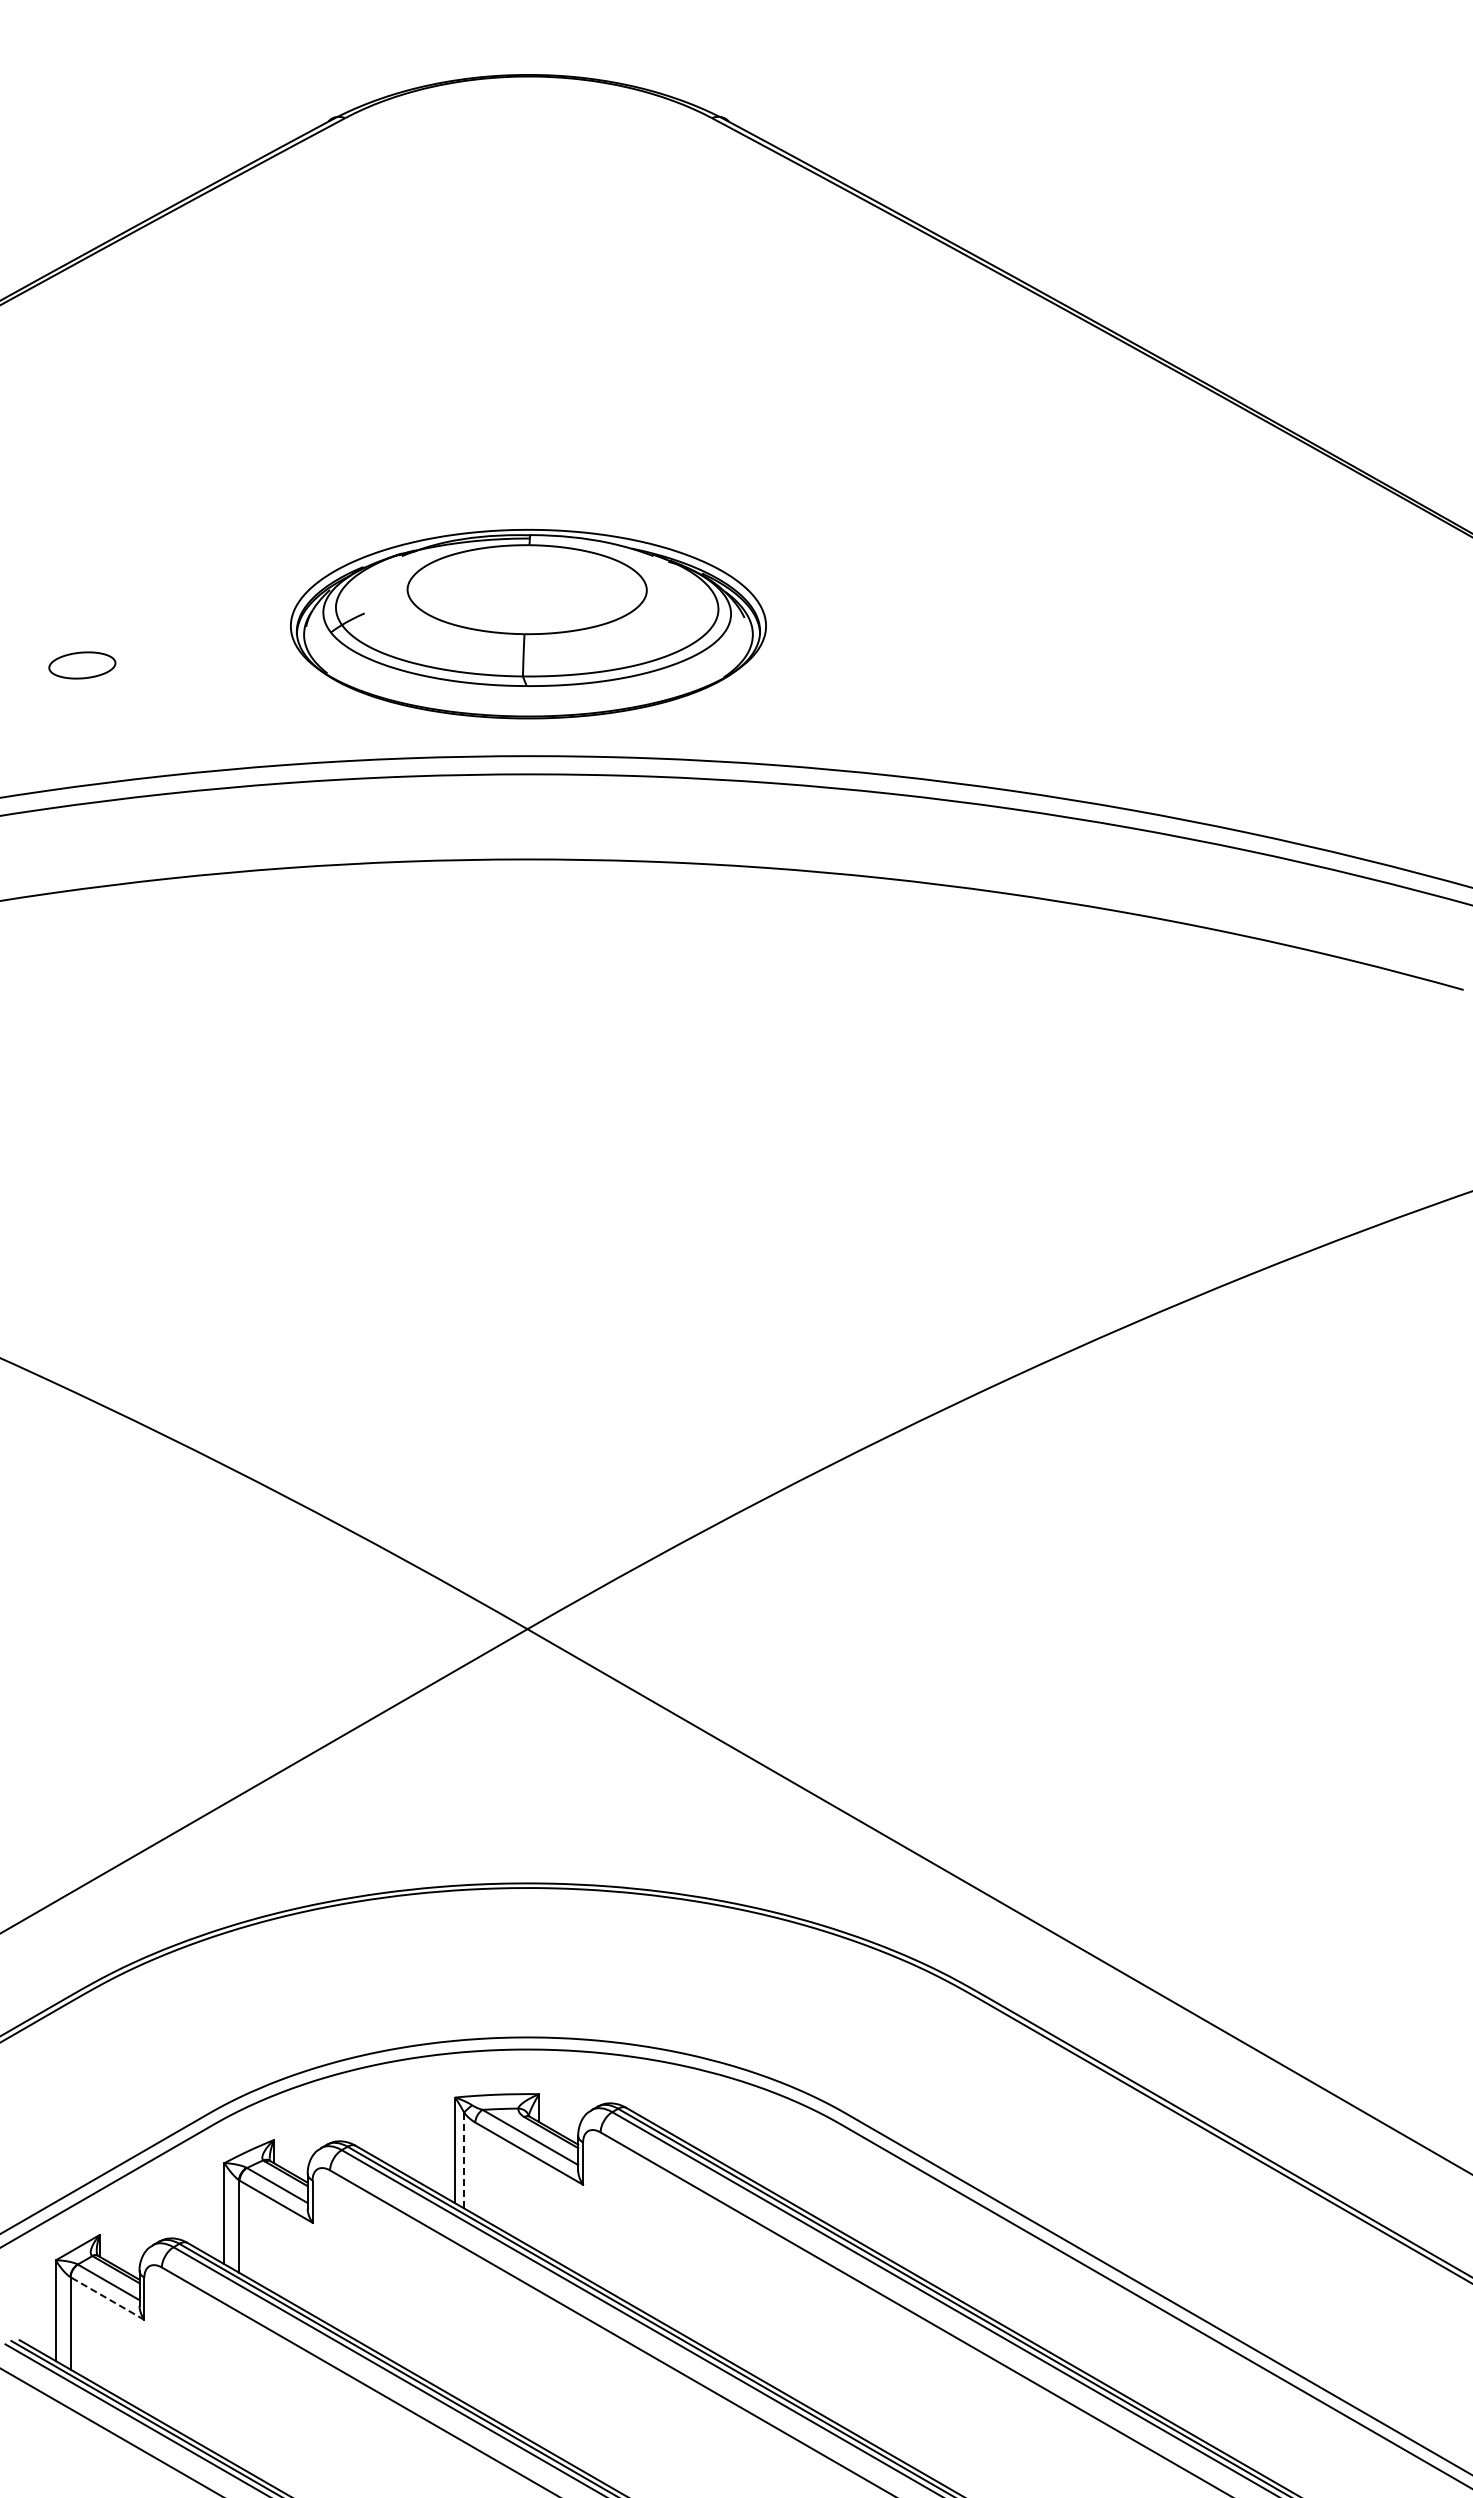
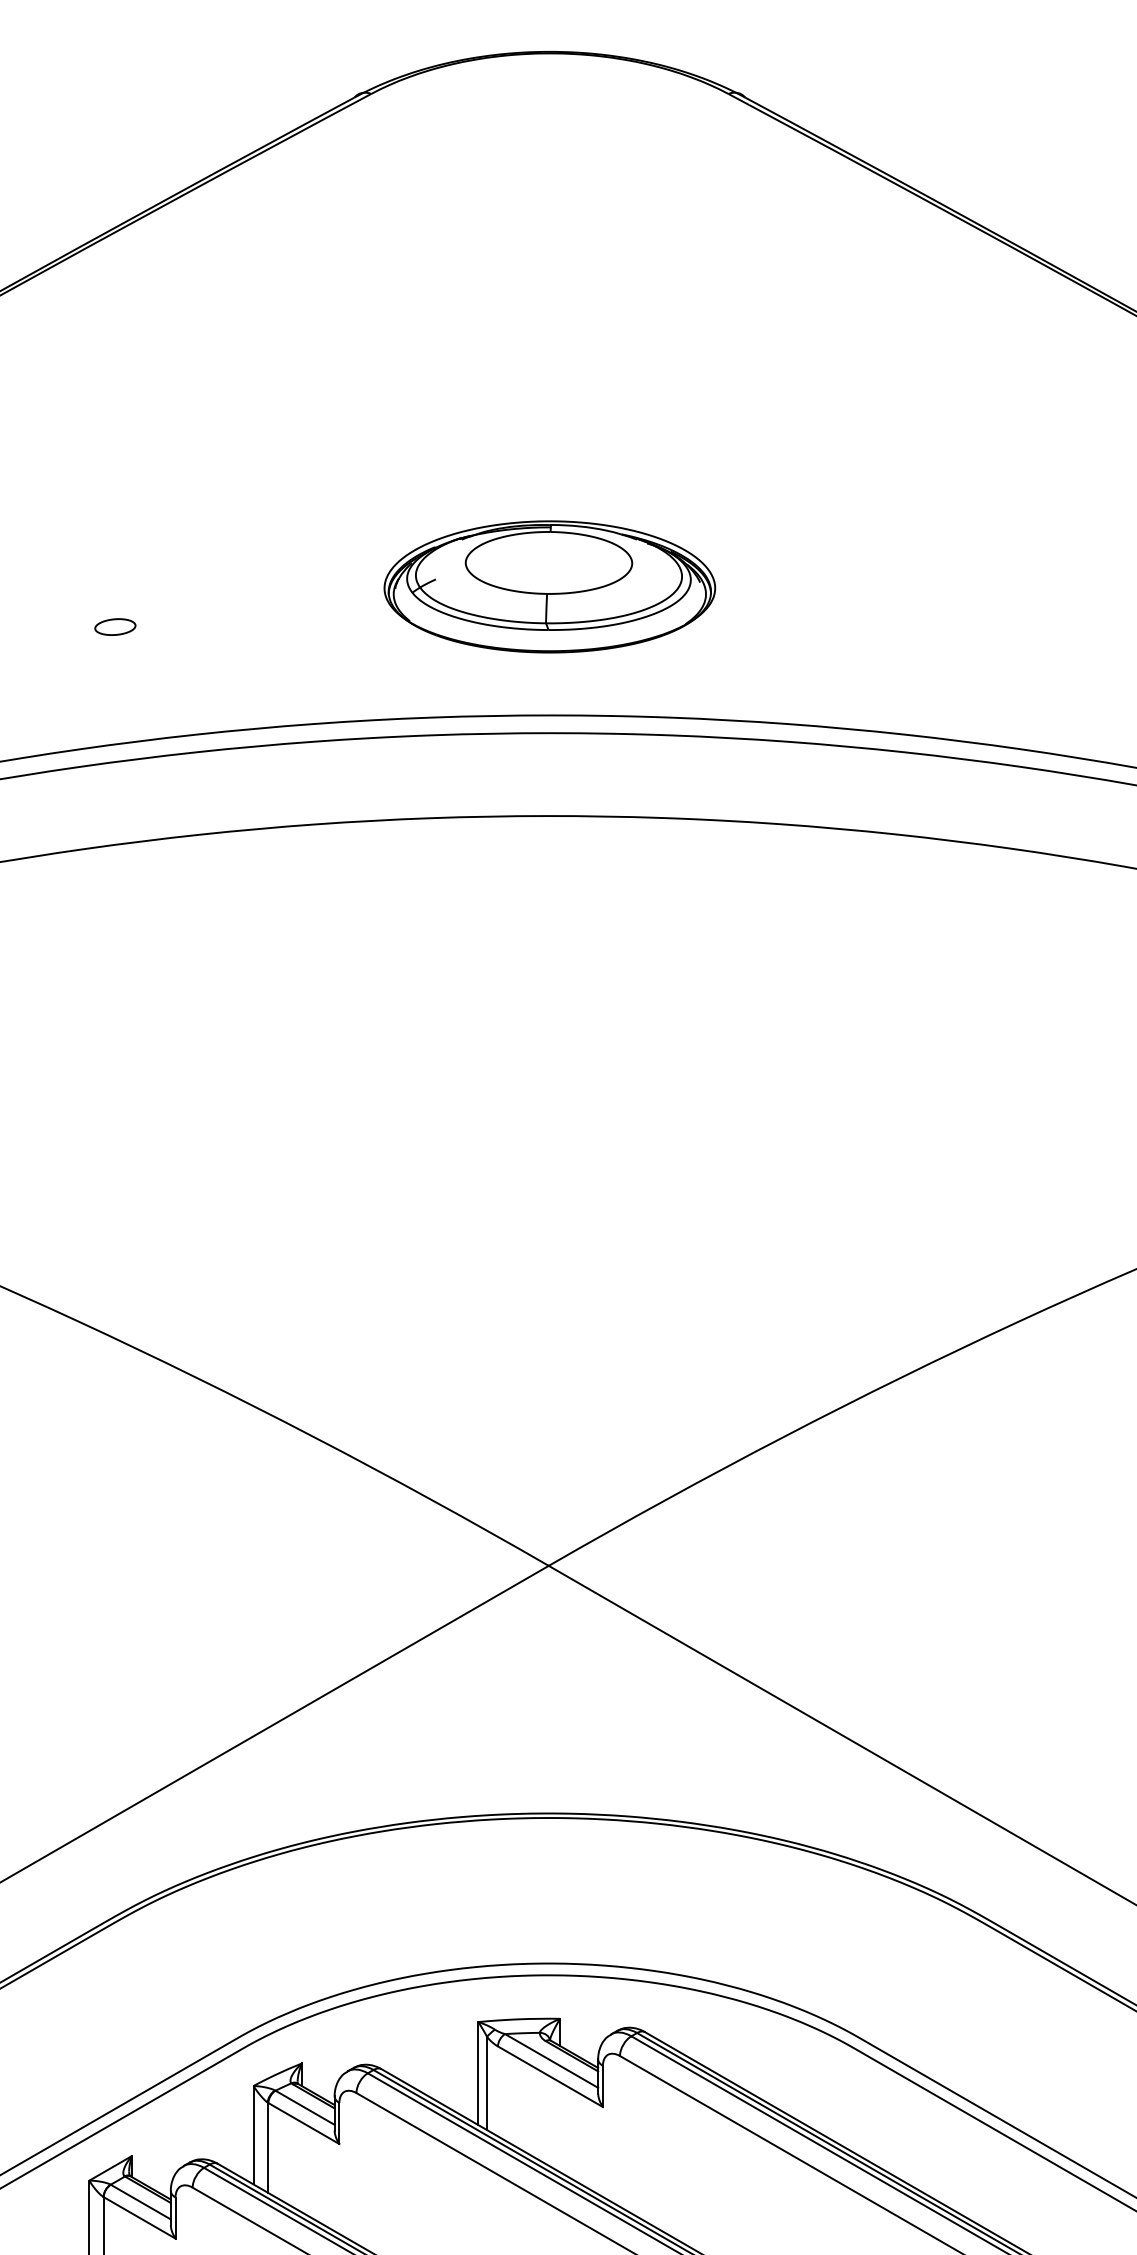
part: (528, 624) -> (549, 587), size x0.71
part: (82, 665) -> (115, 627), size x0.62
line: (464, 2160) -> (487, 2083), dashed -> solid
line: (107, 2298) -> (139, 2217), dashed -> solid

